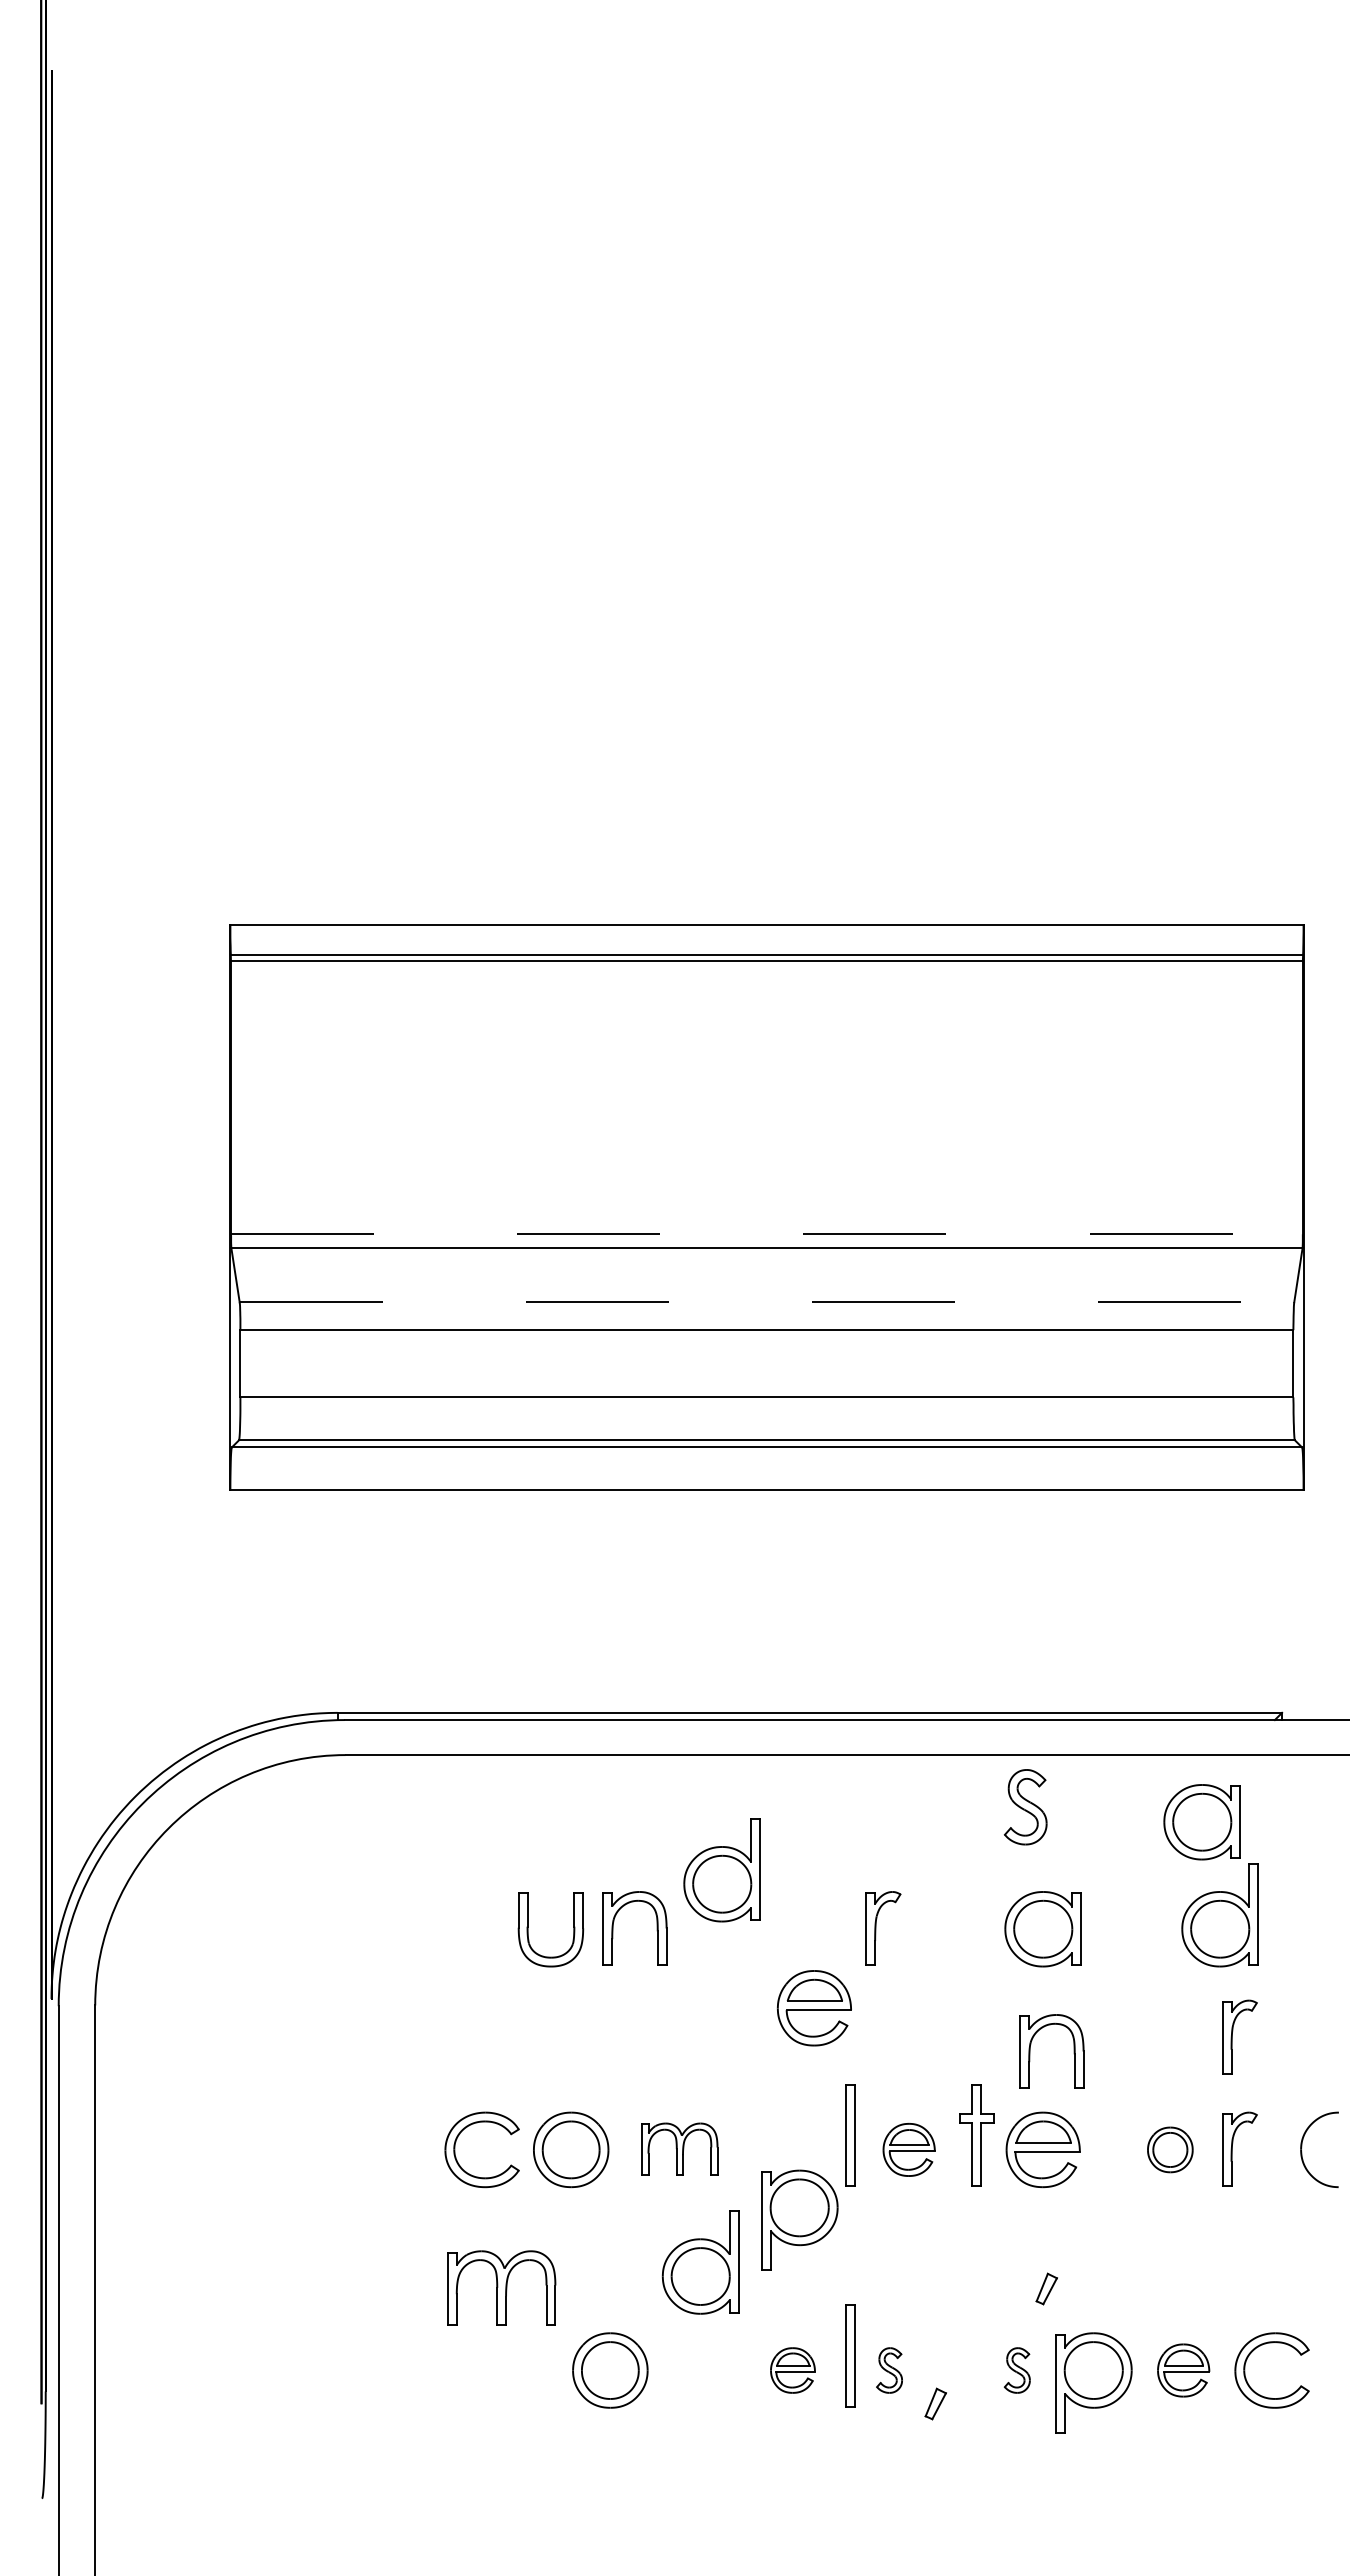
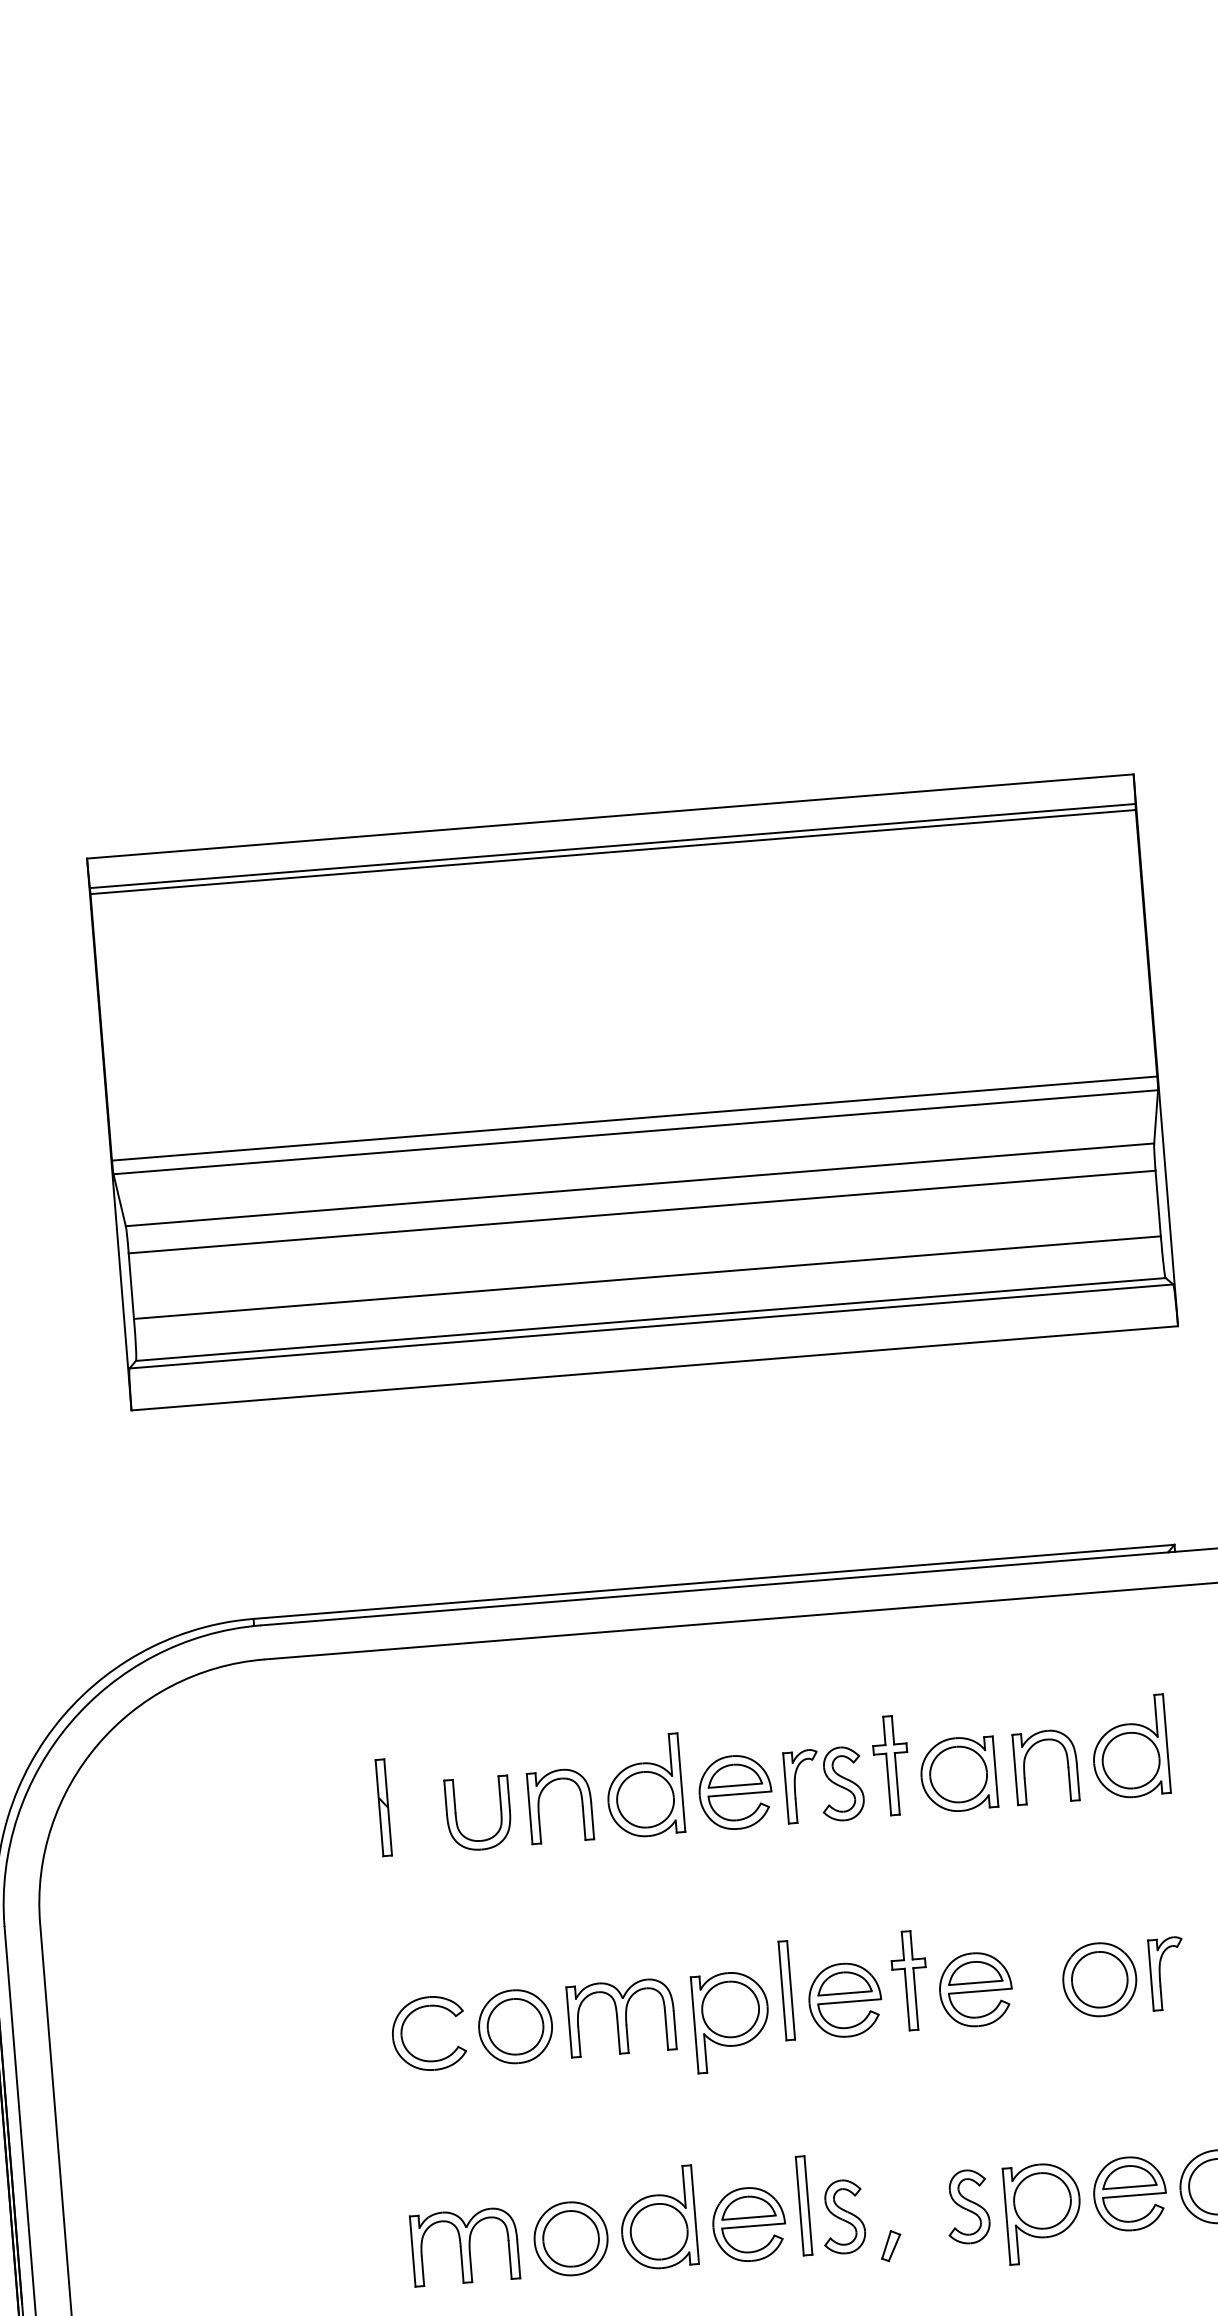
line: (766, 1234) -> (634, 1118), dashed -> solid
line: (767, 1302) -> (640, 1185), dashed -> solid
part: (1025, 1807) -> (841, 1784), moved
part: (1201, 1822) -> (1104, 1658), removed
part: (721, 1870) -> (643, 1786), moved
part: (975, 1914) -> (891, 1765), added
part: (454, 1915) -> (383, 1807), added
part: (814, 2008) -> (735, 1792), moved
part: (1232, 2036) -> (1151, 1864), removed
part: (1030, 2051) -> (1025, 1768), moved
part: (679, 2148) -> (621, 2016), size x1.43
part: (908, 2149) -> (844, 1999), size x1.43
part: (1170, 2149) -> (1099, 1979), size x1.67
part: (799, 2219) -> (731, 2020), moved
part: (700, 2262) -> (657, 2218), moved
part: (501, 2287) -> (464, 2246), moved
part: (1046, 2288) -> (989, 2124), removed
part: (792, 2370) -> (748, 2224), size x1.67
part: (889, 2370) -> (843, 2216), size x1.67
part: (1017, 2370) -> (968, 2206), size x1.67
part: (1183, 2370) -> (1129, 2193), size x1.43

